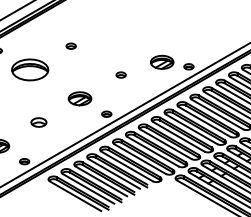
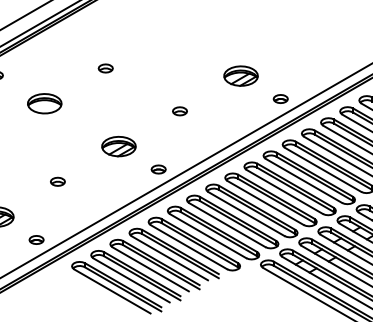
part: (162, 61) -> (241, 74), moved
part: (29, 69) -> (43, 103), size x0.62
part: (38, 122) -> (57, 181), size x0.62

